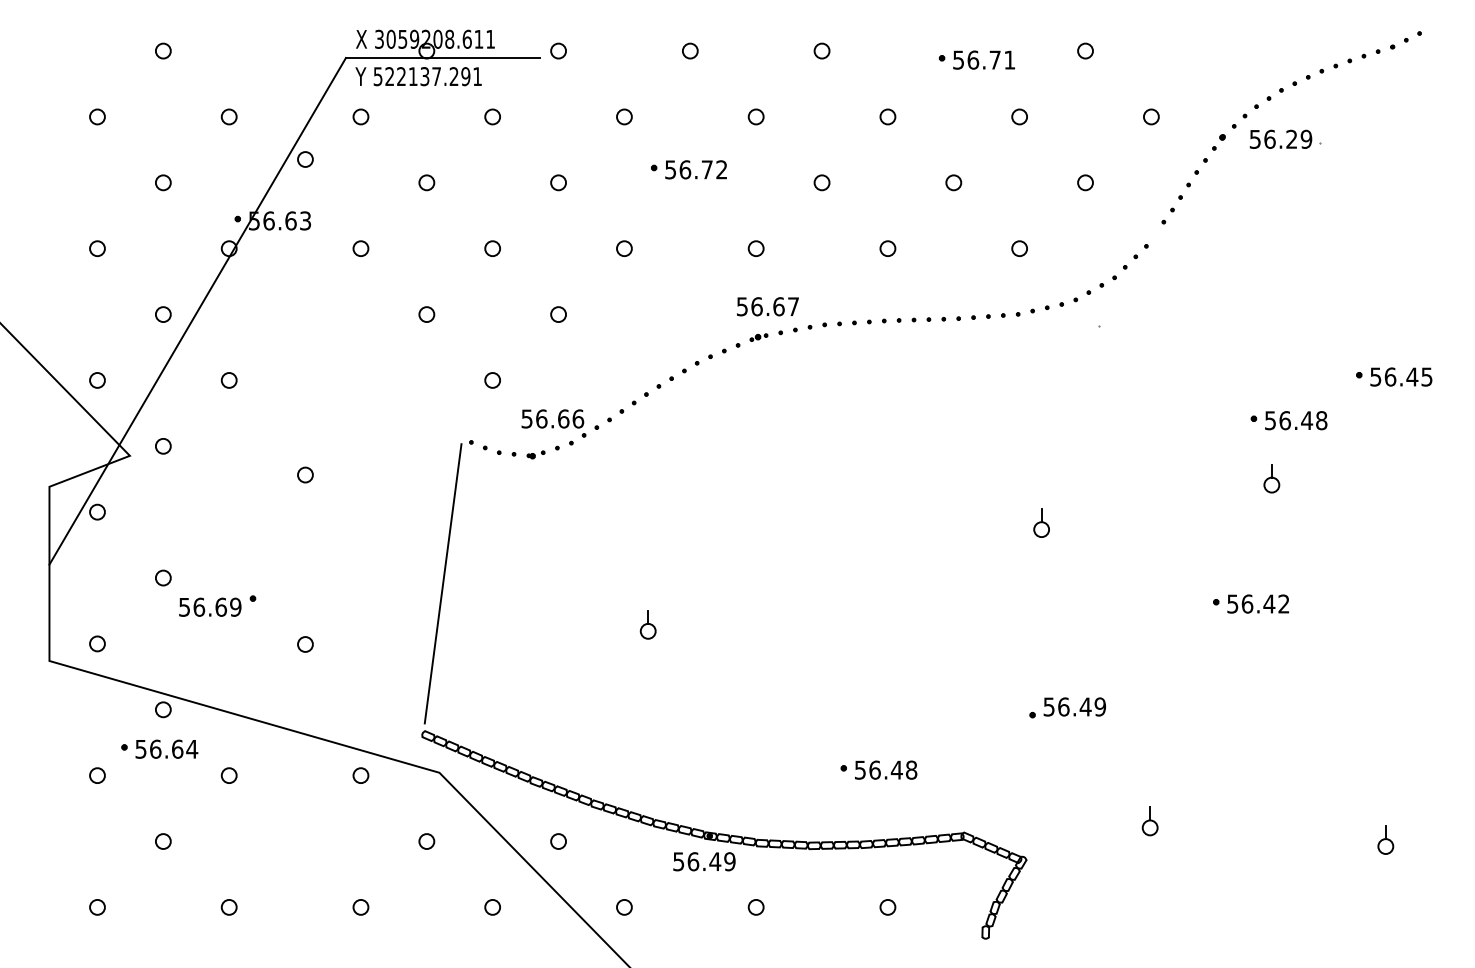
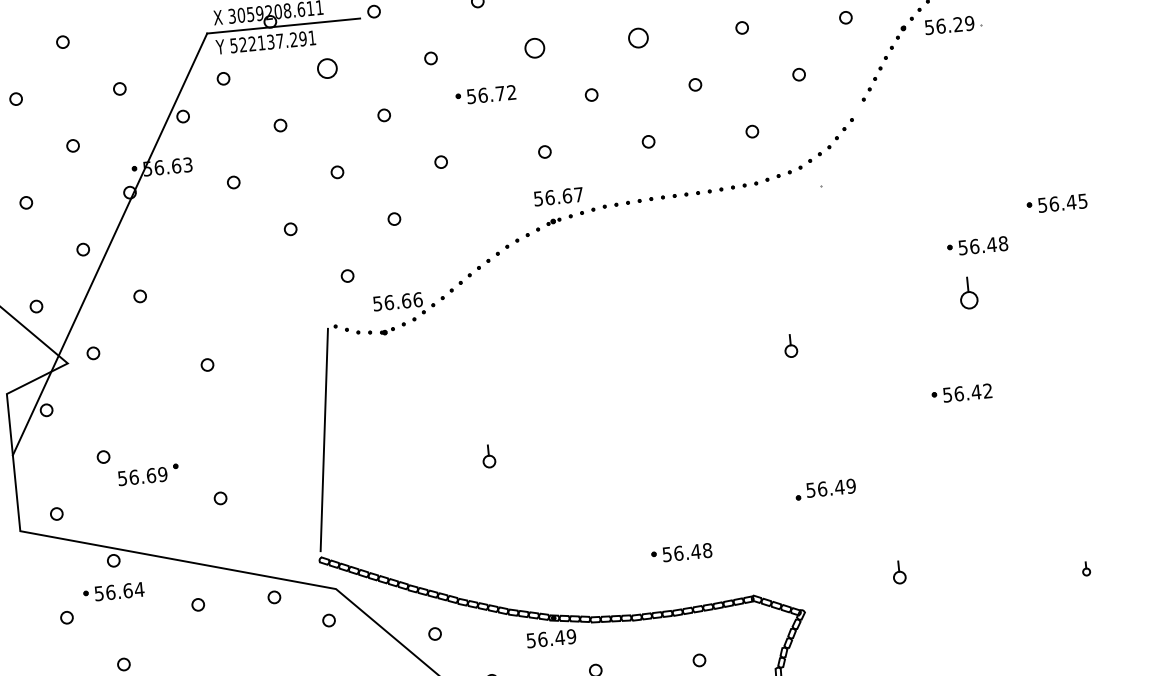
circle: (492, 116) -> (327, 68), size x1.6
circle: (755, 116) -> (534, 47), size x1.6
circle: (887, 116) -> (638, 37), size x1.6
part: (1271, 478) -> (968, 293), size x1.4
circle: (228, 775) -> (197, 604), moved
part: (1385, 839) -> (1085, 568), size x0.6
circle: (426, 841) -> (328, 620), moved

